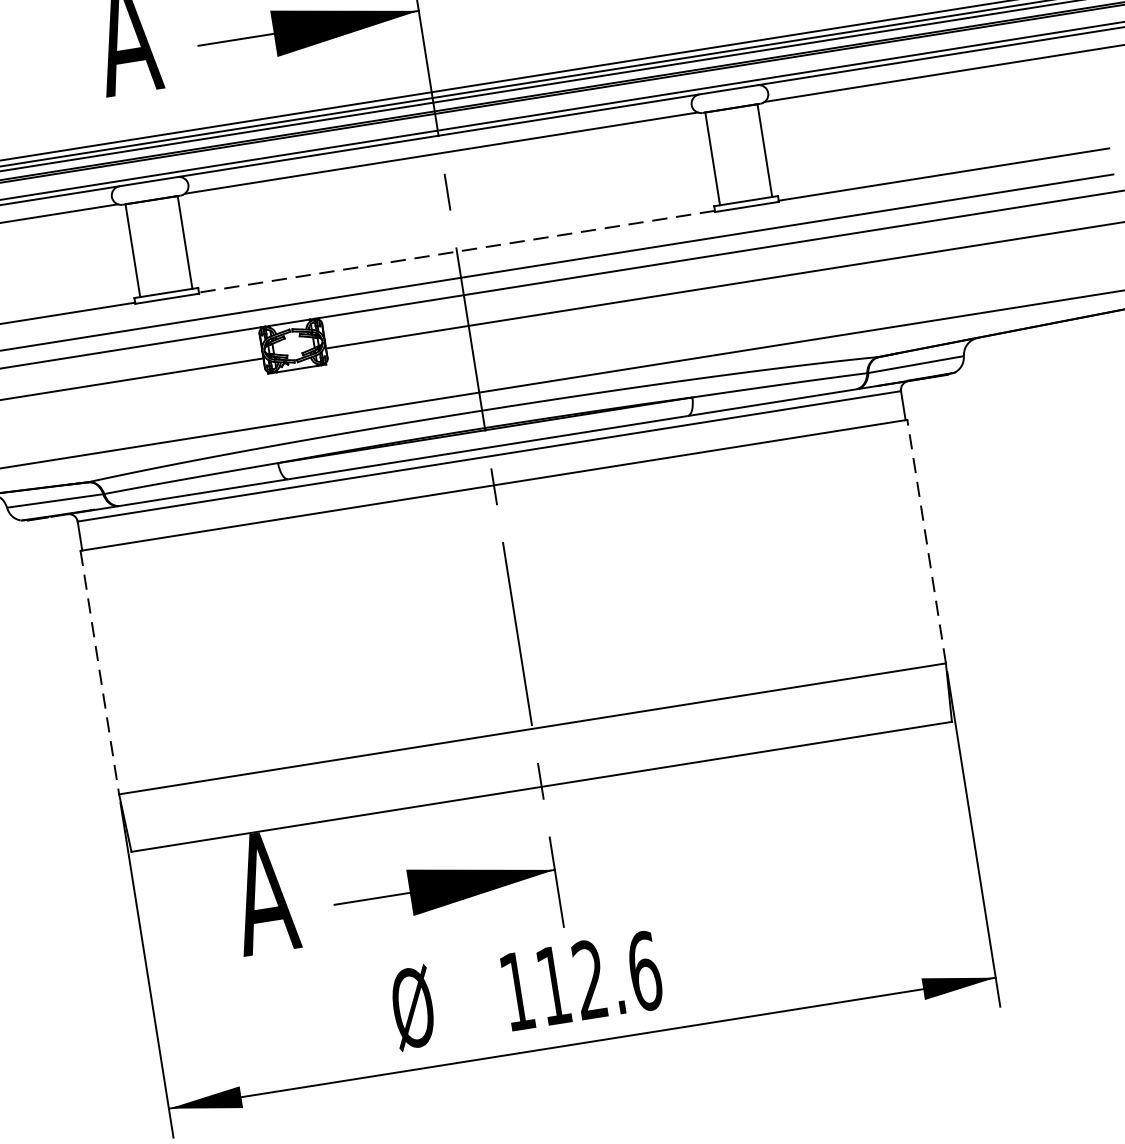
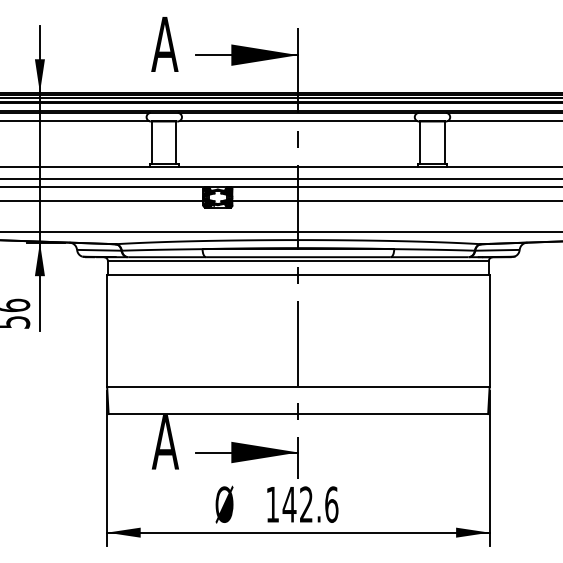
line: (455, 251) -> (297, 166), dashed -> solid
line: (926, 540) -> (489, 330), dashed -> solid
line: (100, 673) -> (107, 331), dashed -> solid
text: (553, 985) -> (289, 504), 112.6 -> 142.6

